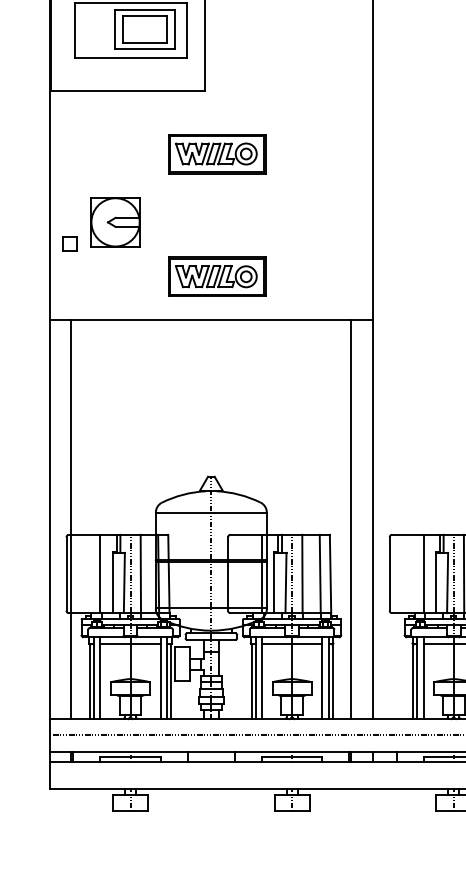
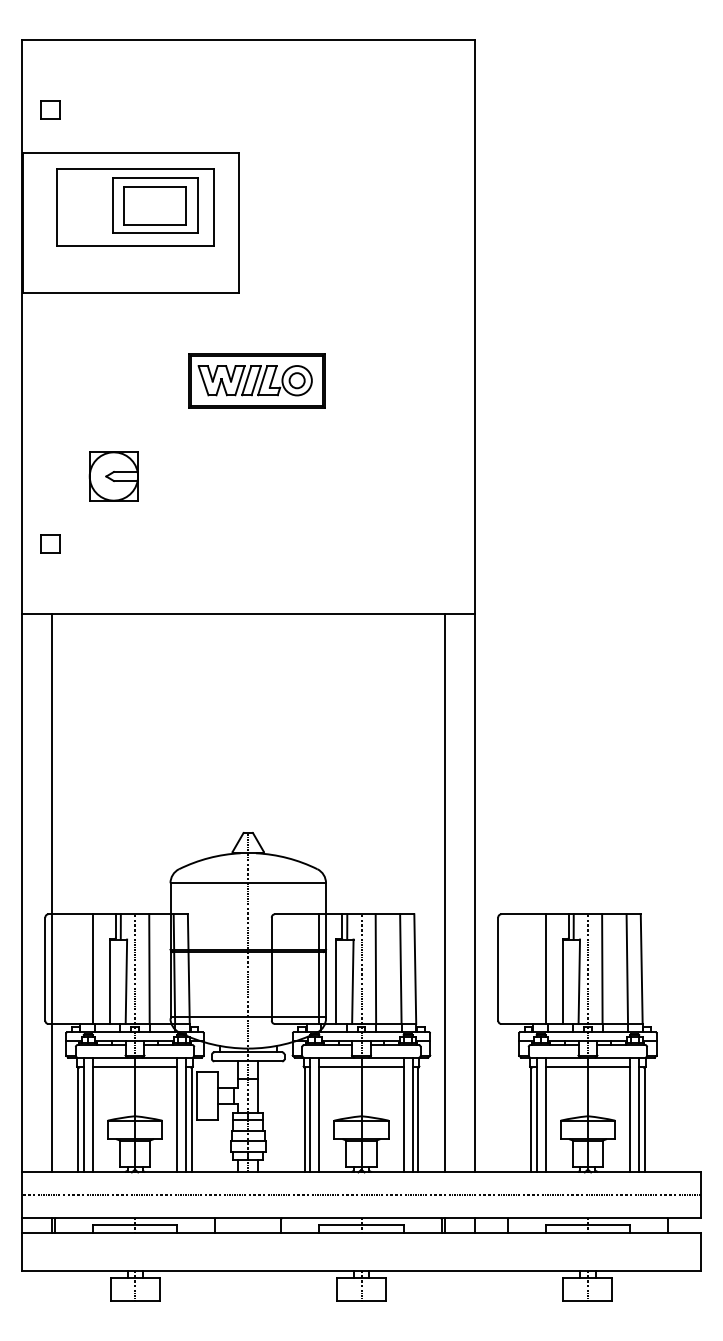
part: (115, 222) -> (113, 476), size x0.71
part: (70, 243) -> (50, 543), moved
part: (217, 276) -> (256, 552), removed

